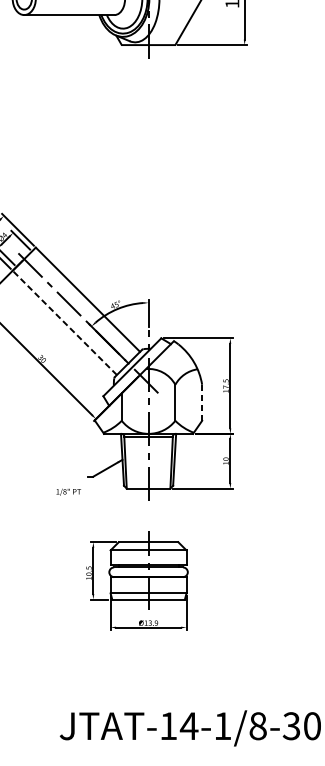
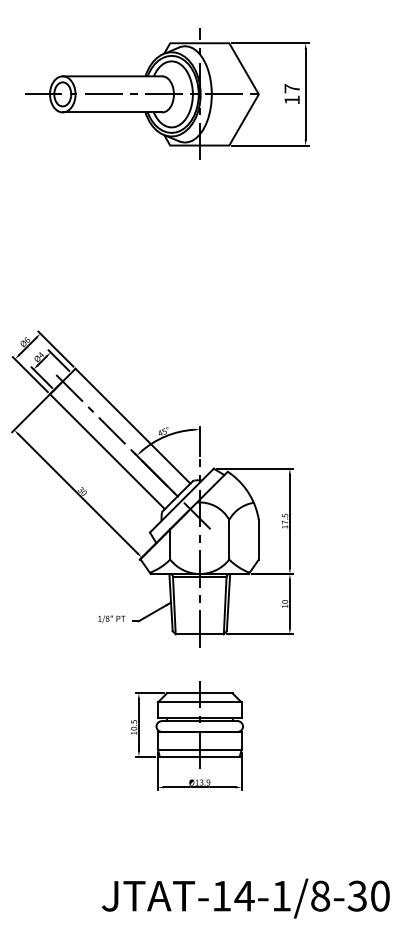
line: (64, 322) -> (107, 451), dashed -> solid
line: (201, 402) -> (258, 539), dashed -> solid
text: (68, 492) -> (111, 619), moved

